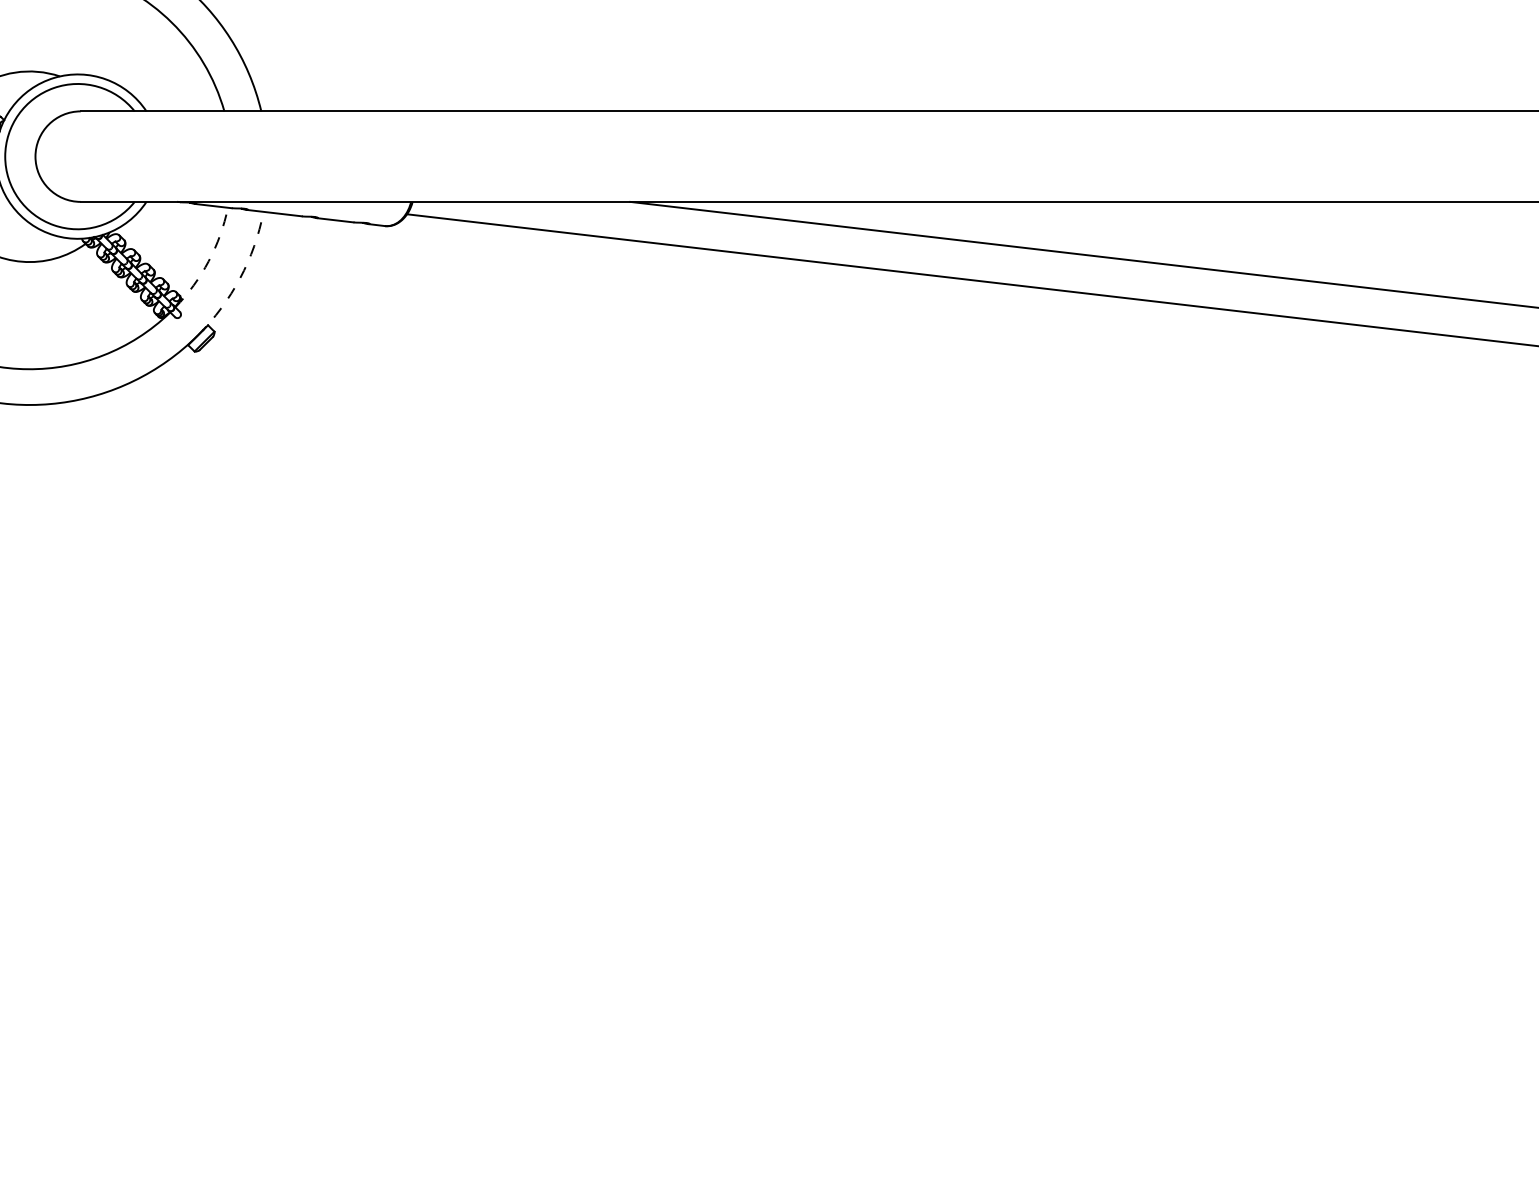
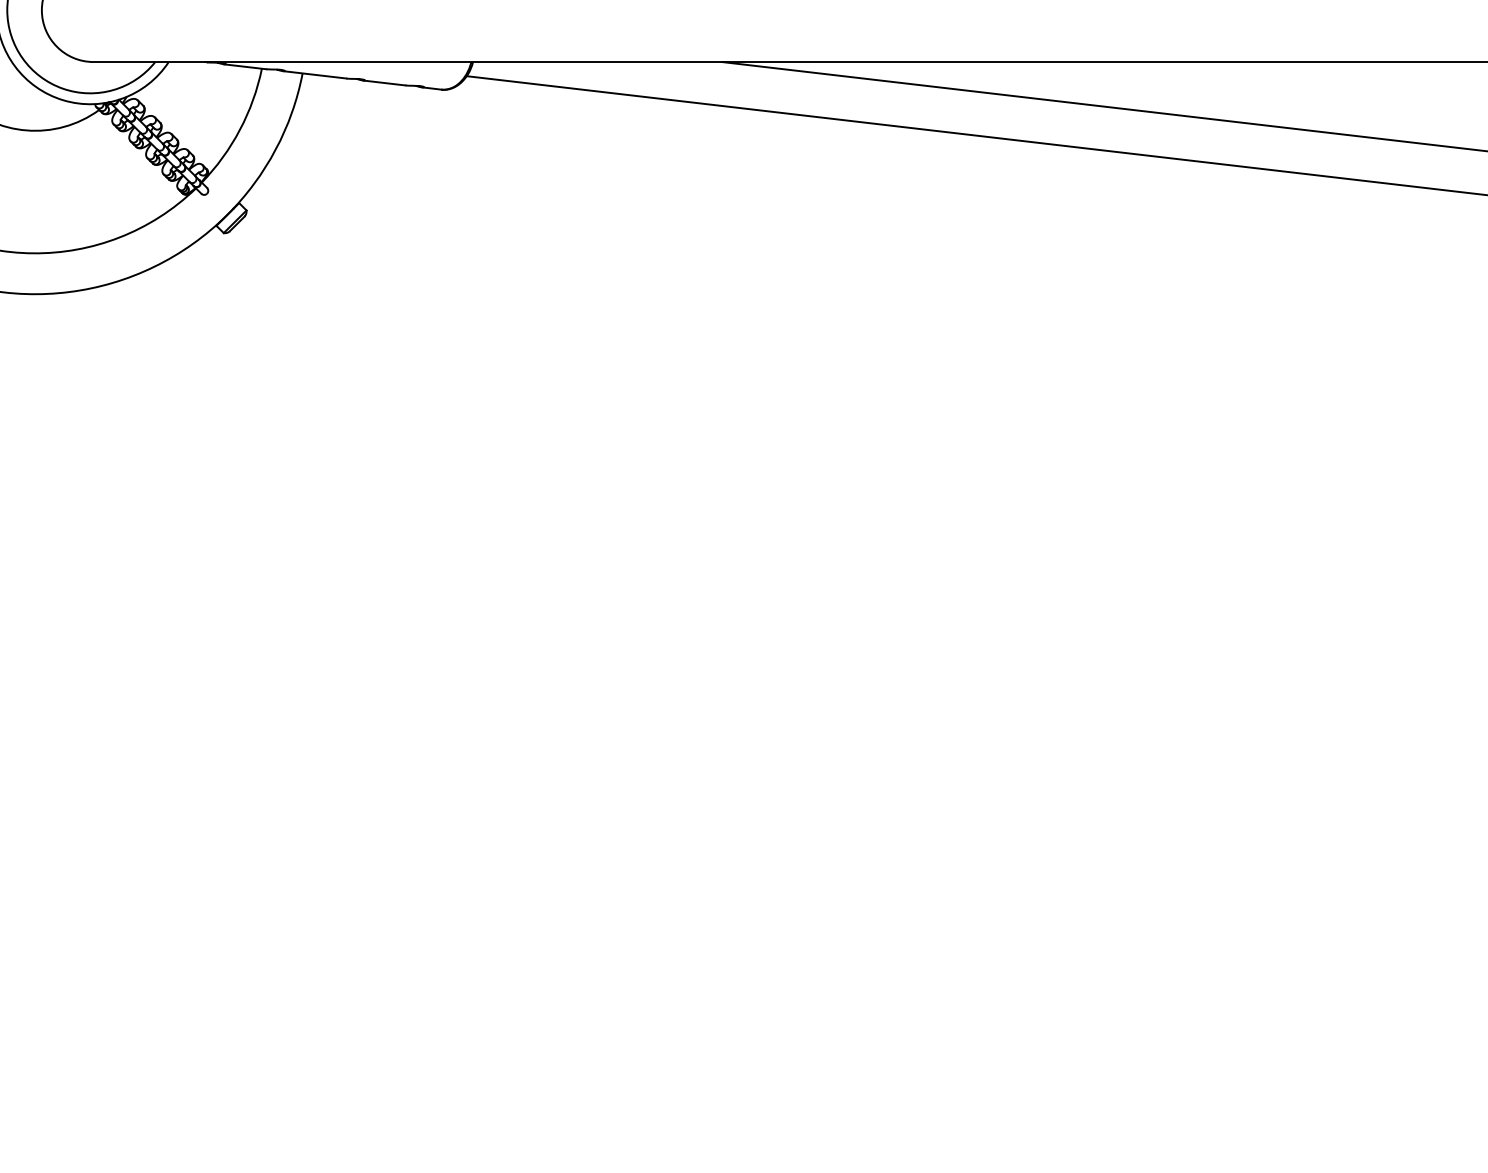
arc: (208, 261) -> (239, 130), dashed -> solid
arc: (240, 278) -> (276, 149), dashed -> solid

